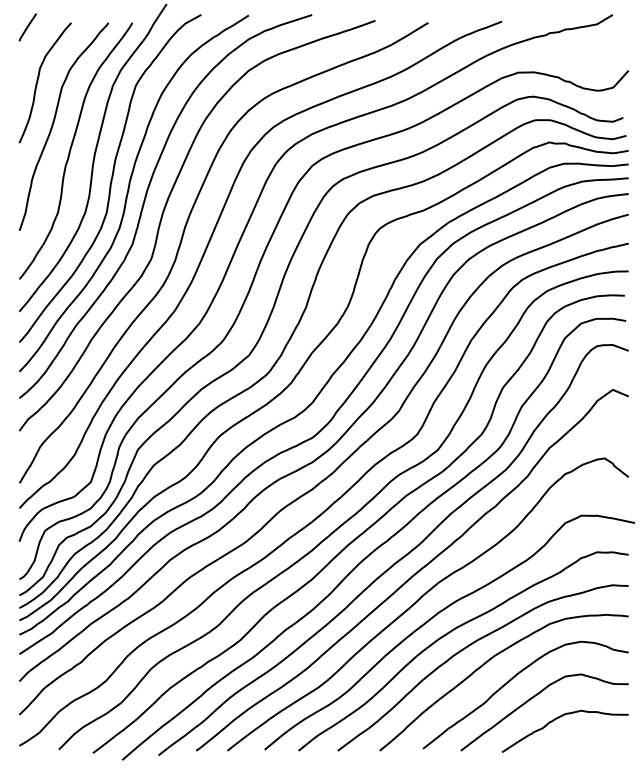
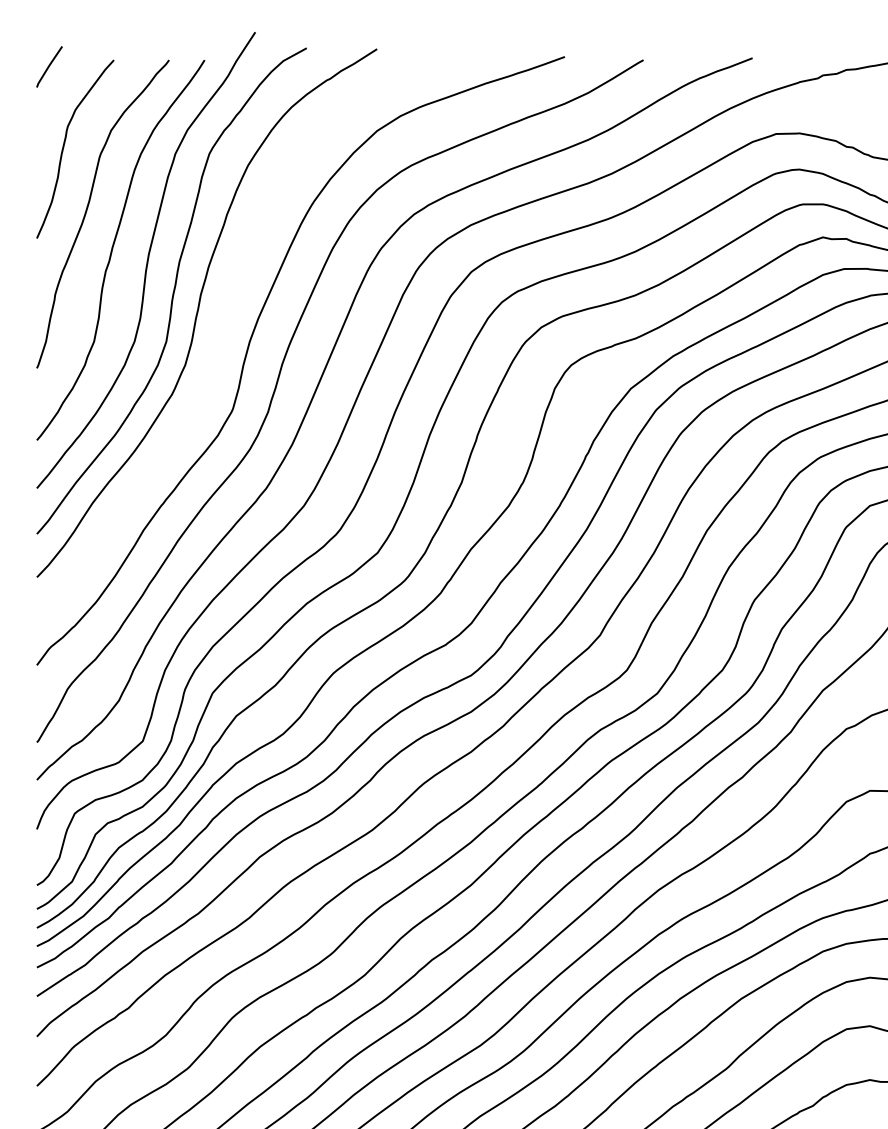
curve: (145, 201) -> (223, 324), removed

